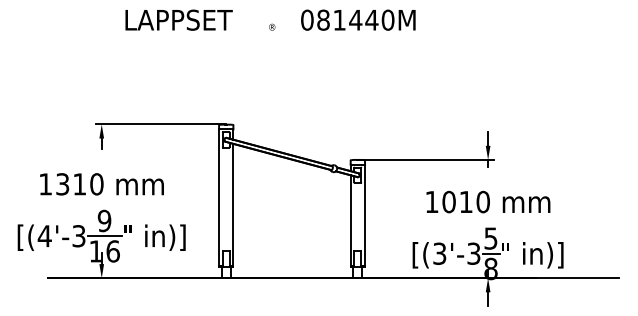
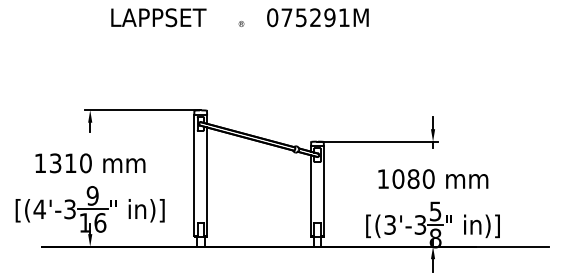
text: (355, 19) -> (315, 17), 081440M -> 075291M
text: (465, 201) -> (412, 178), 1010 -> 1080

